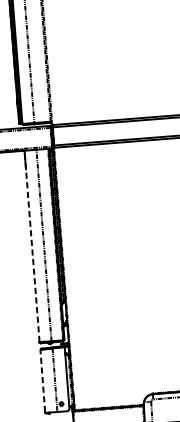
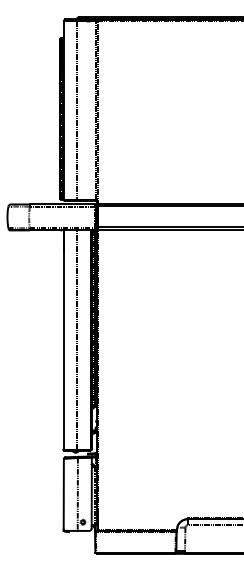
line: (31, 245) -> (63, 339), dashed -> solid
line: (42, 380) -> (63, 493), dashed -> solid

